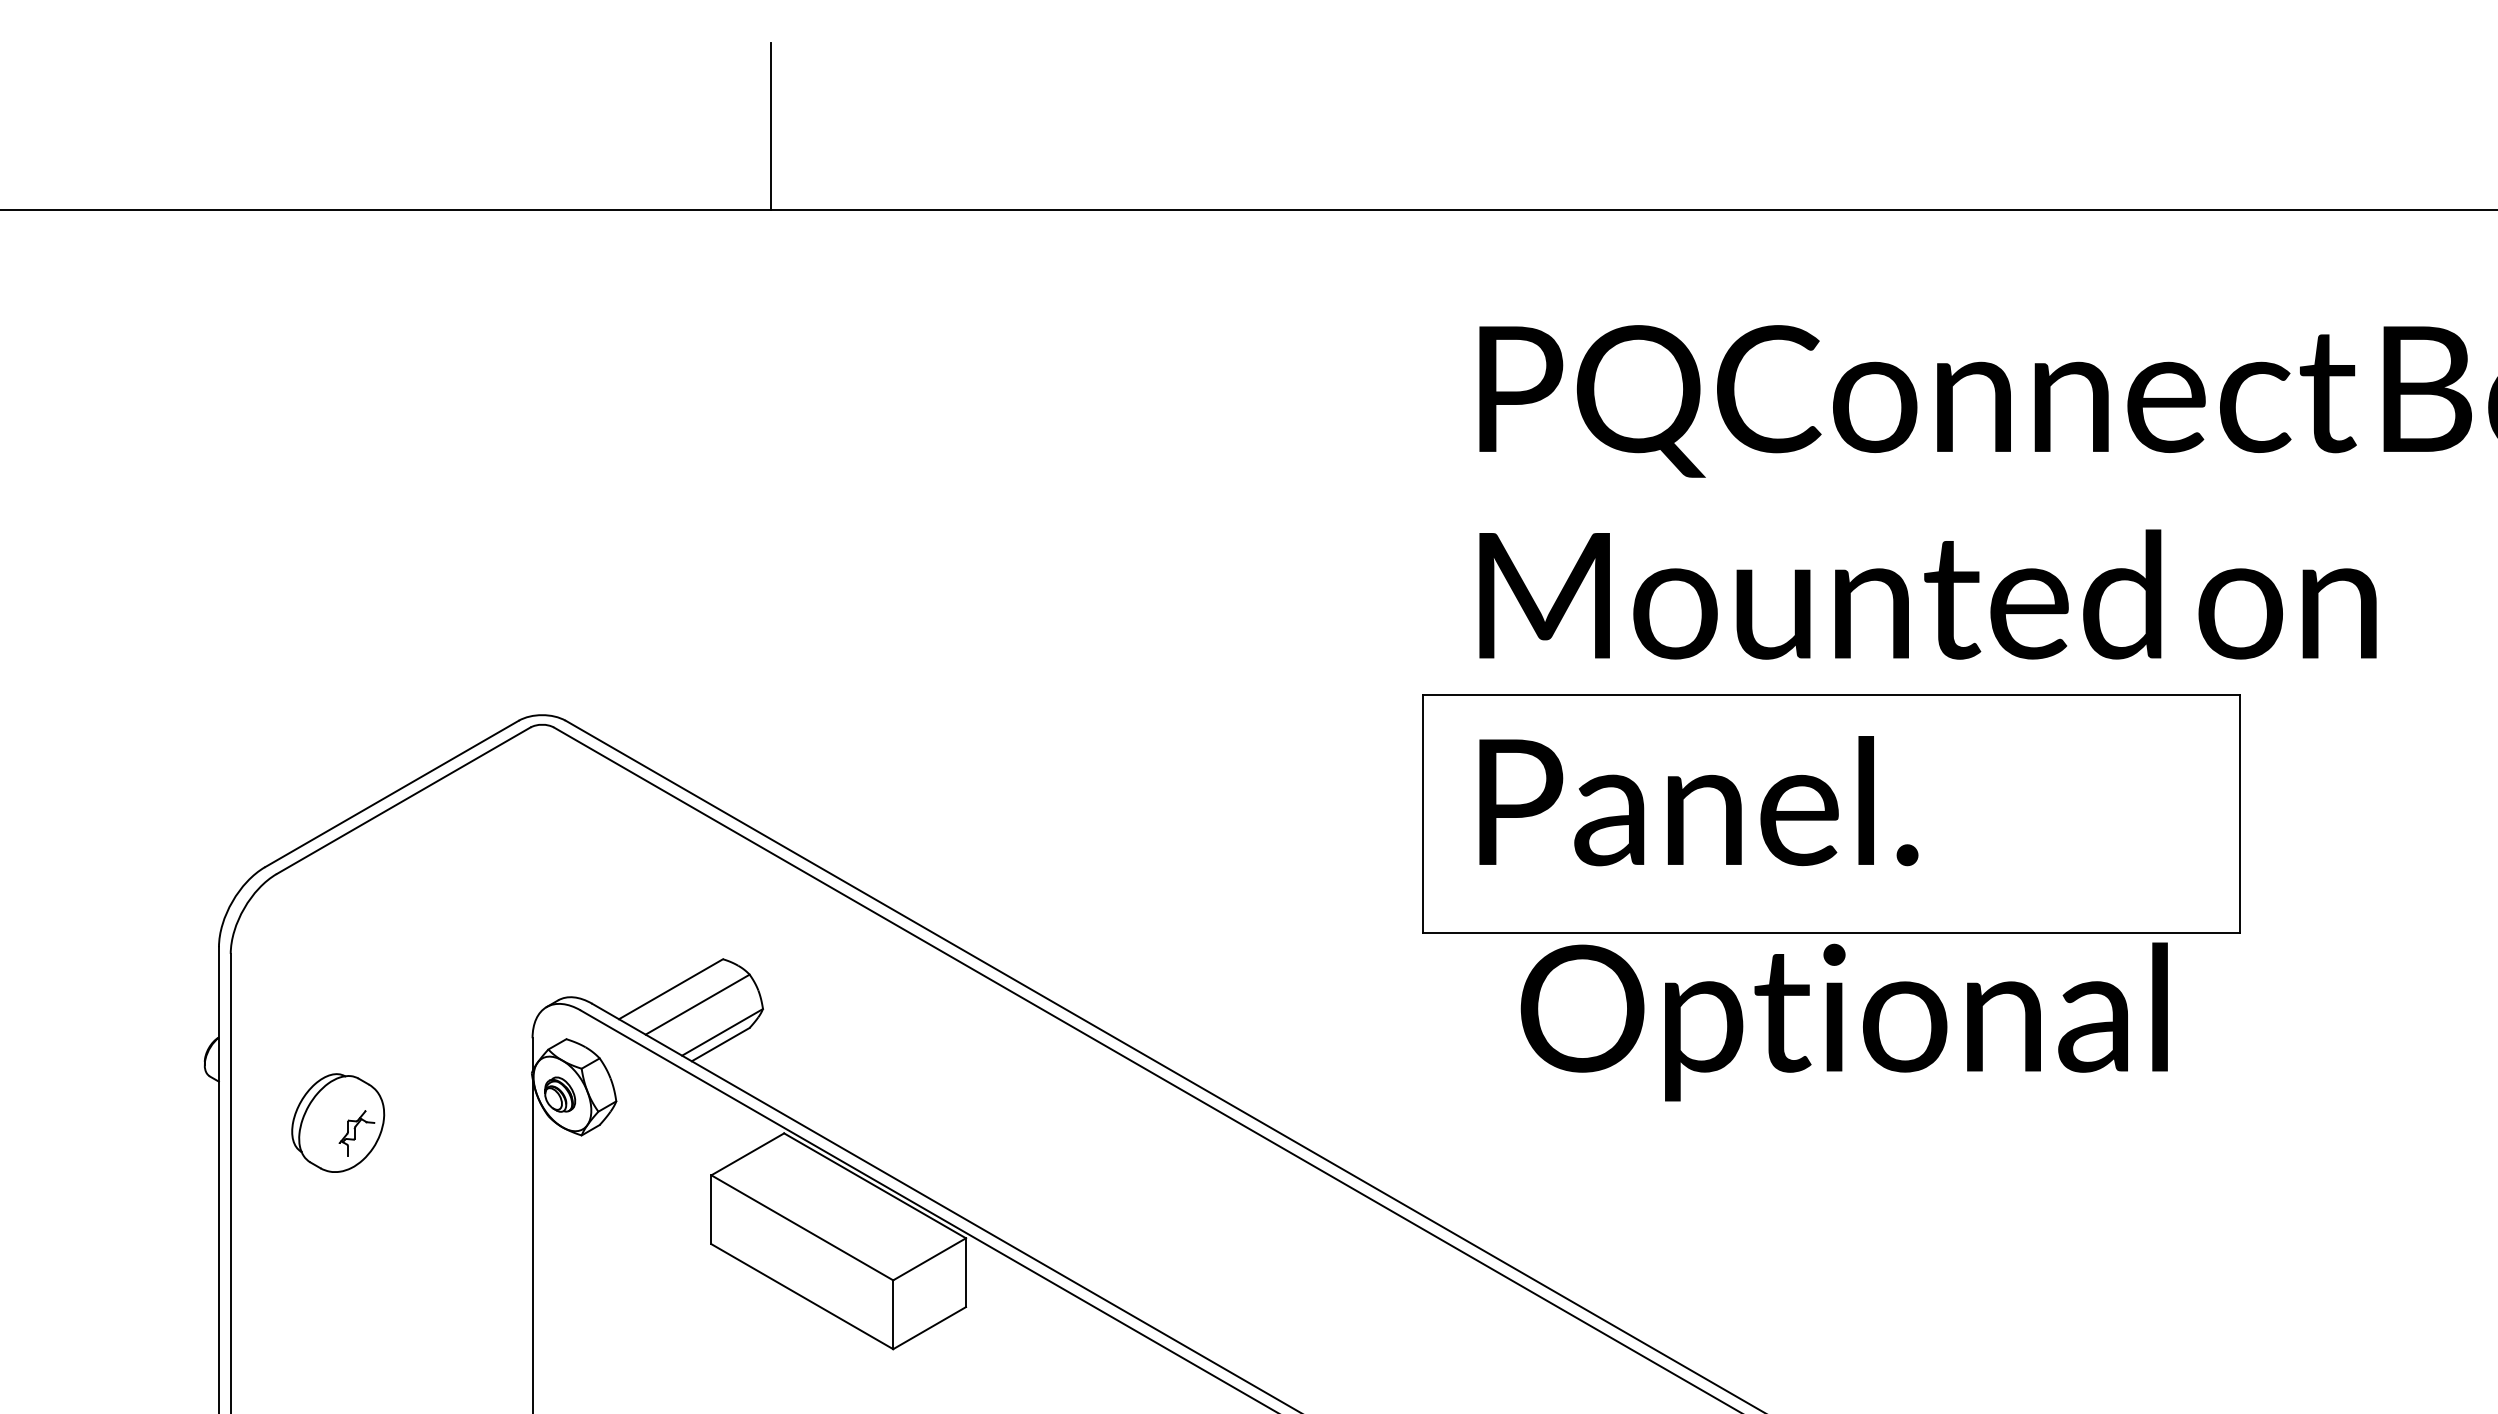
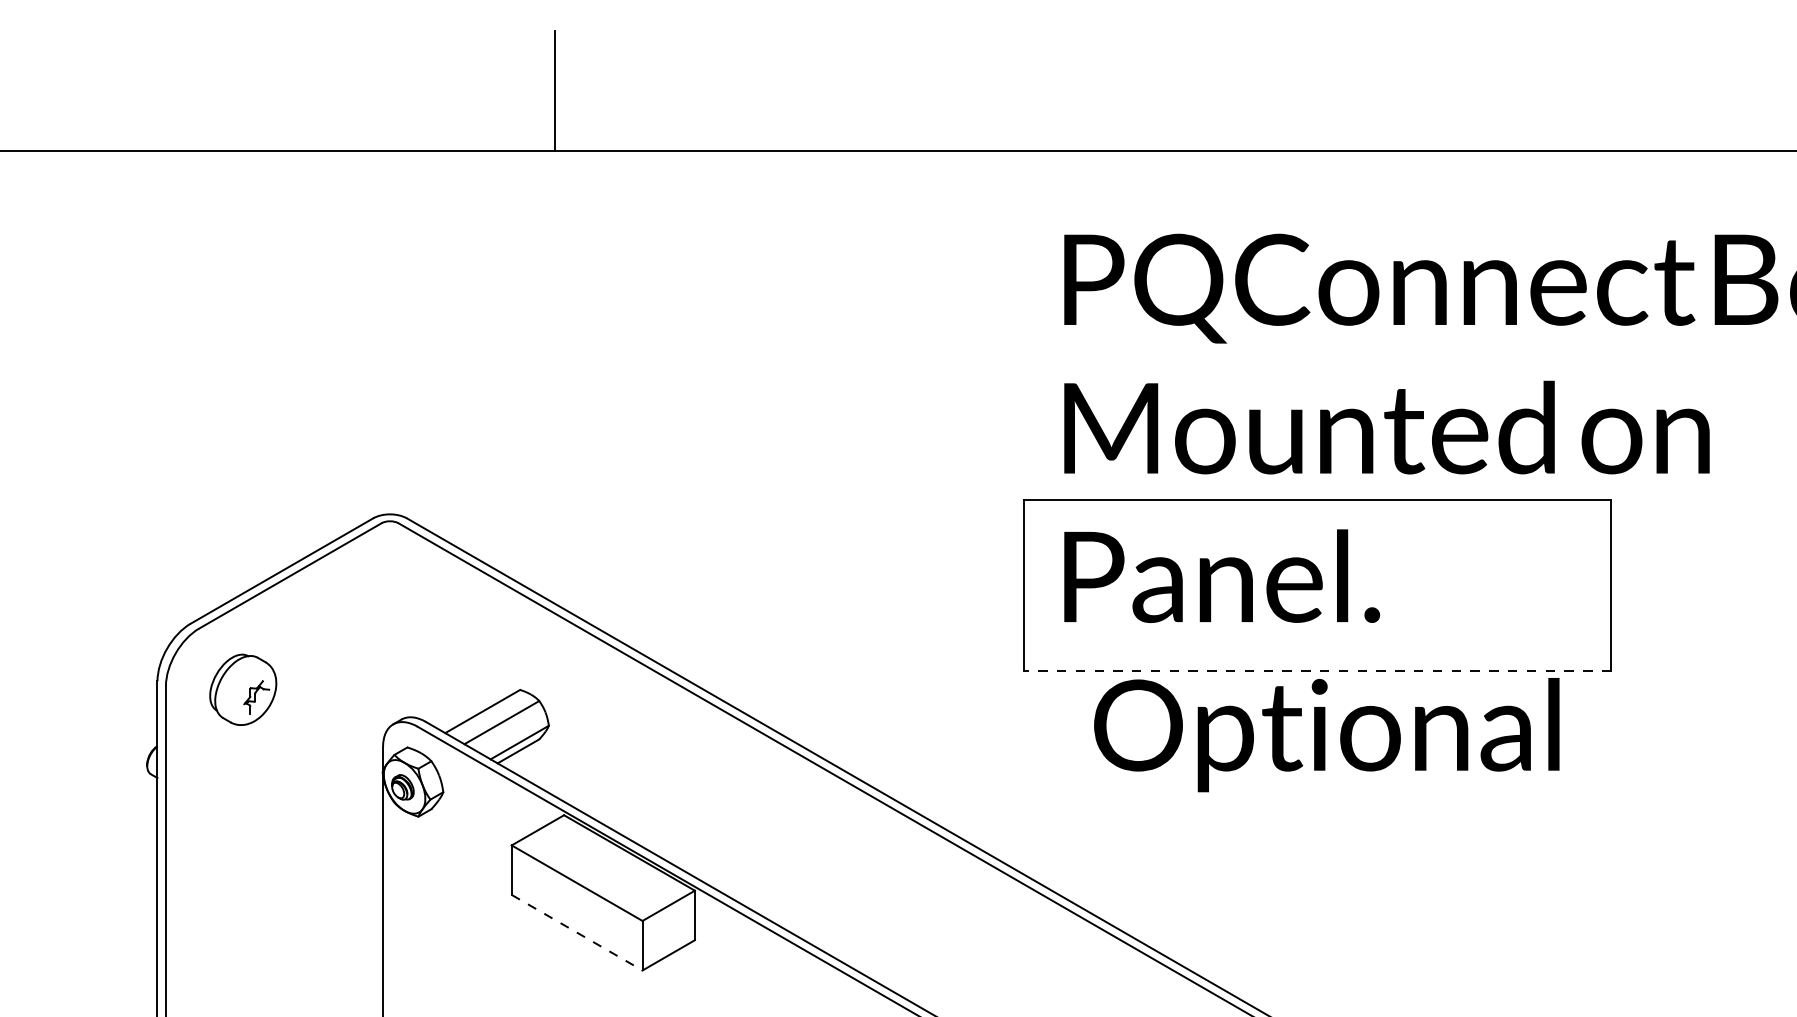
line: (1831, 933) -> (1317, 671), solid -> dashed
part: (338, 1122) -> (243, 689), moved
line: (802, 1296) -> (577, 932), solid -> dashed

